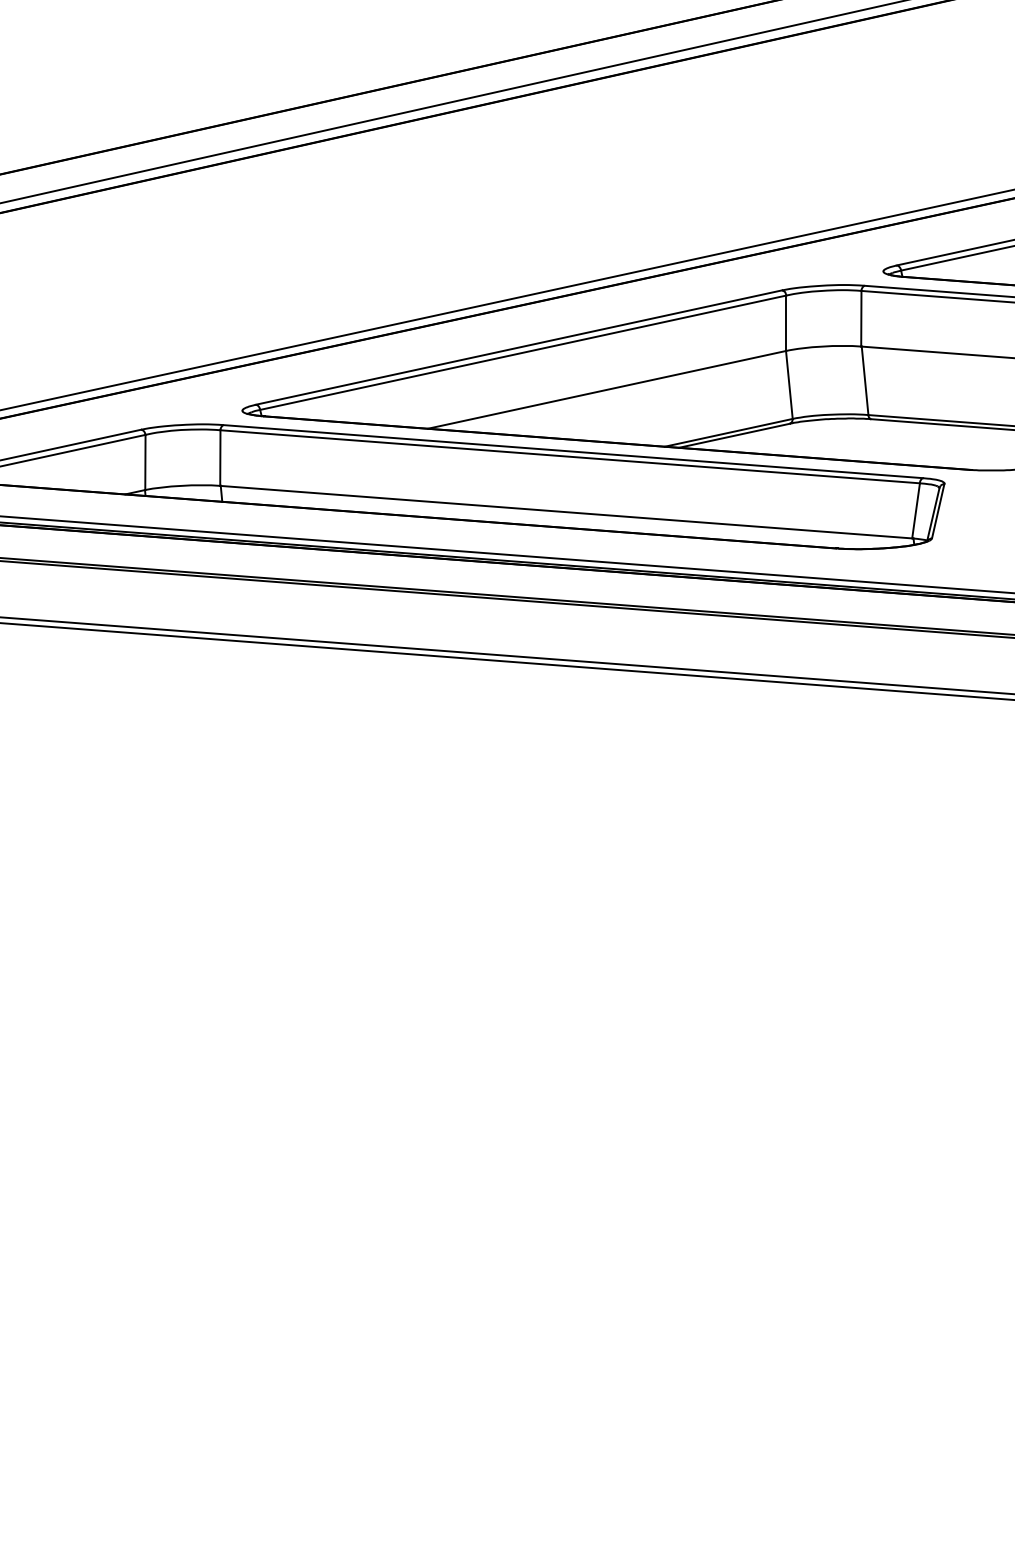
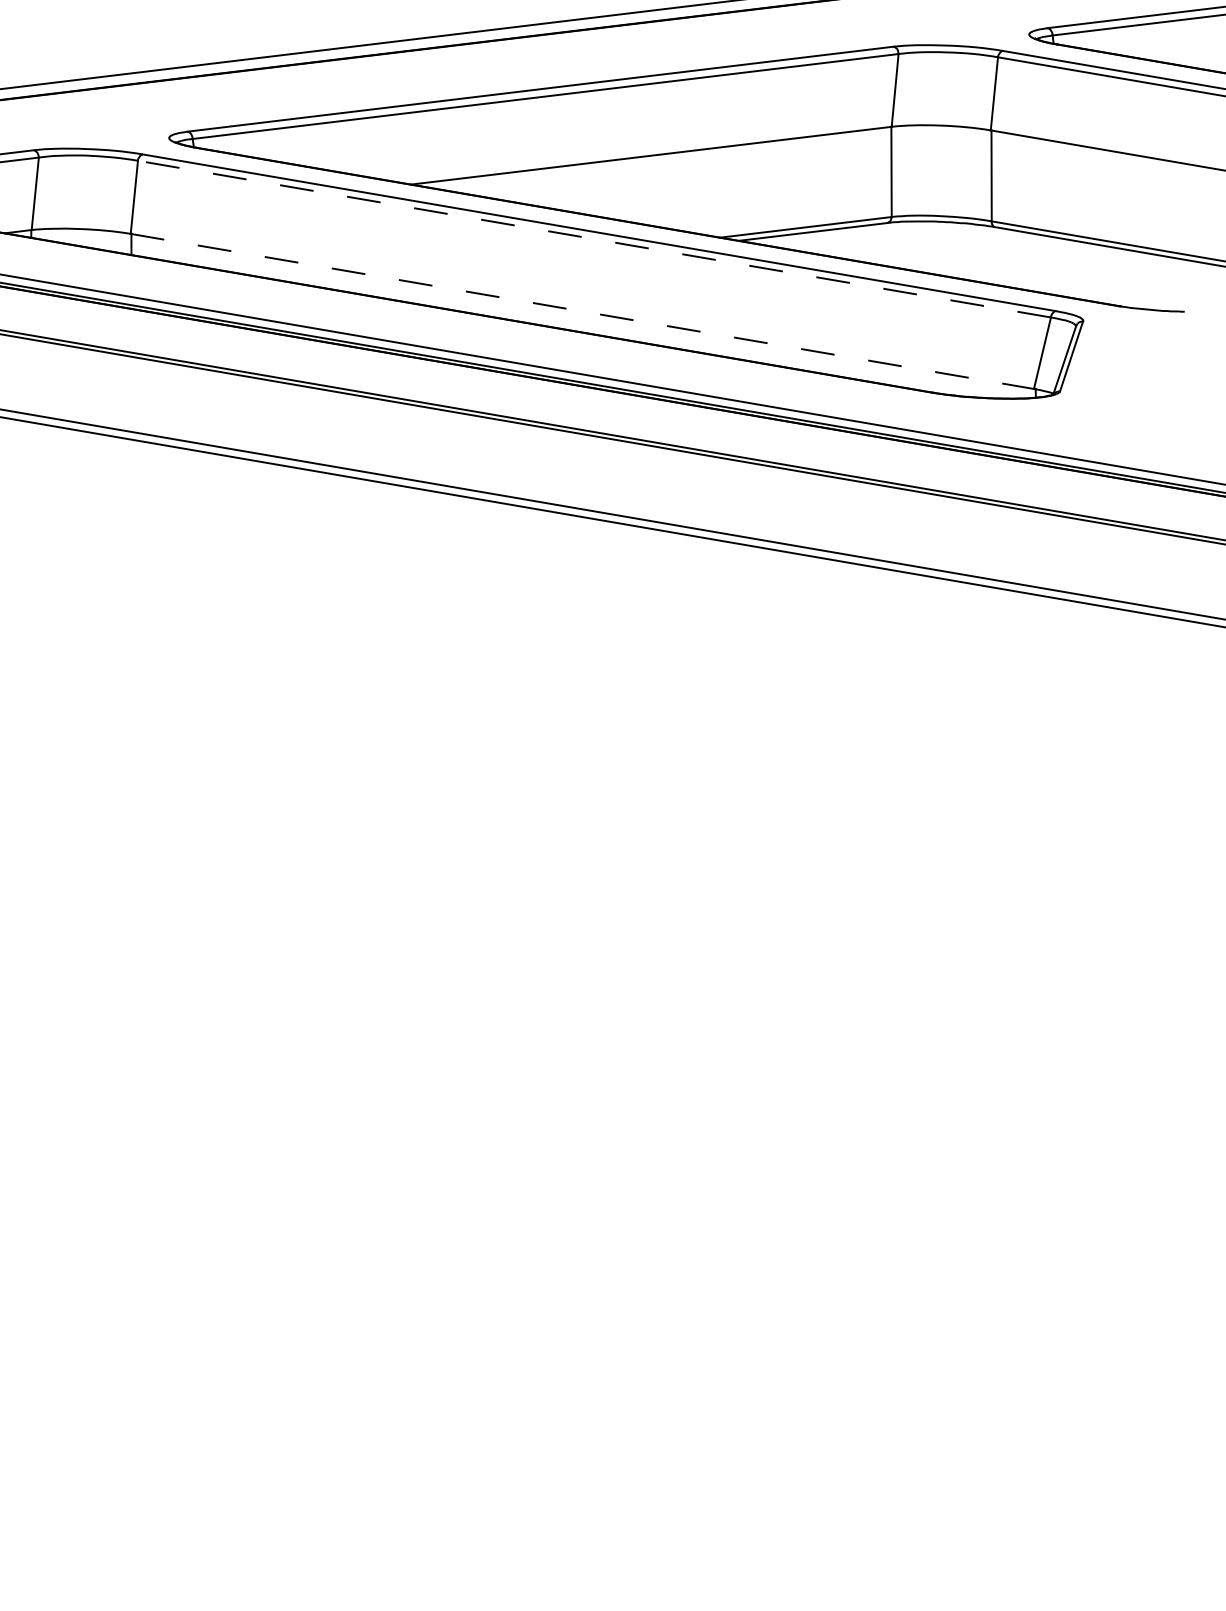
line: (570, 456) -> (594, 238), solid -> dashed
line: (566, 512) -> (582, 311), solid -> dashed

